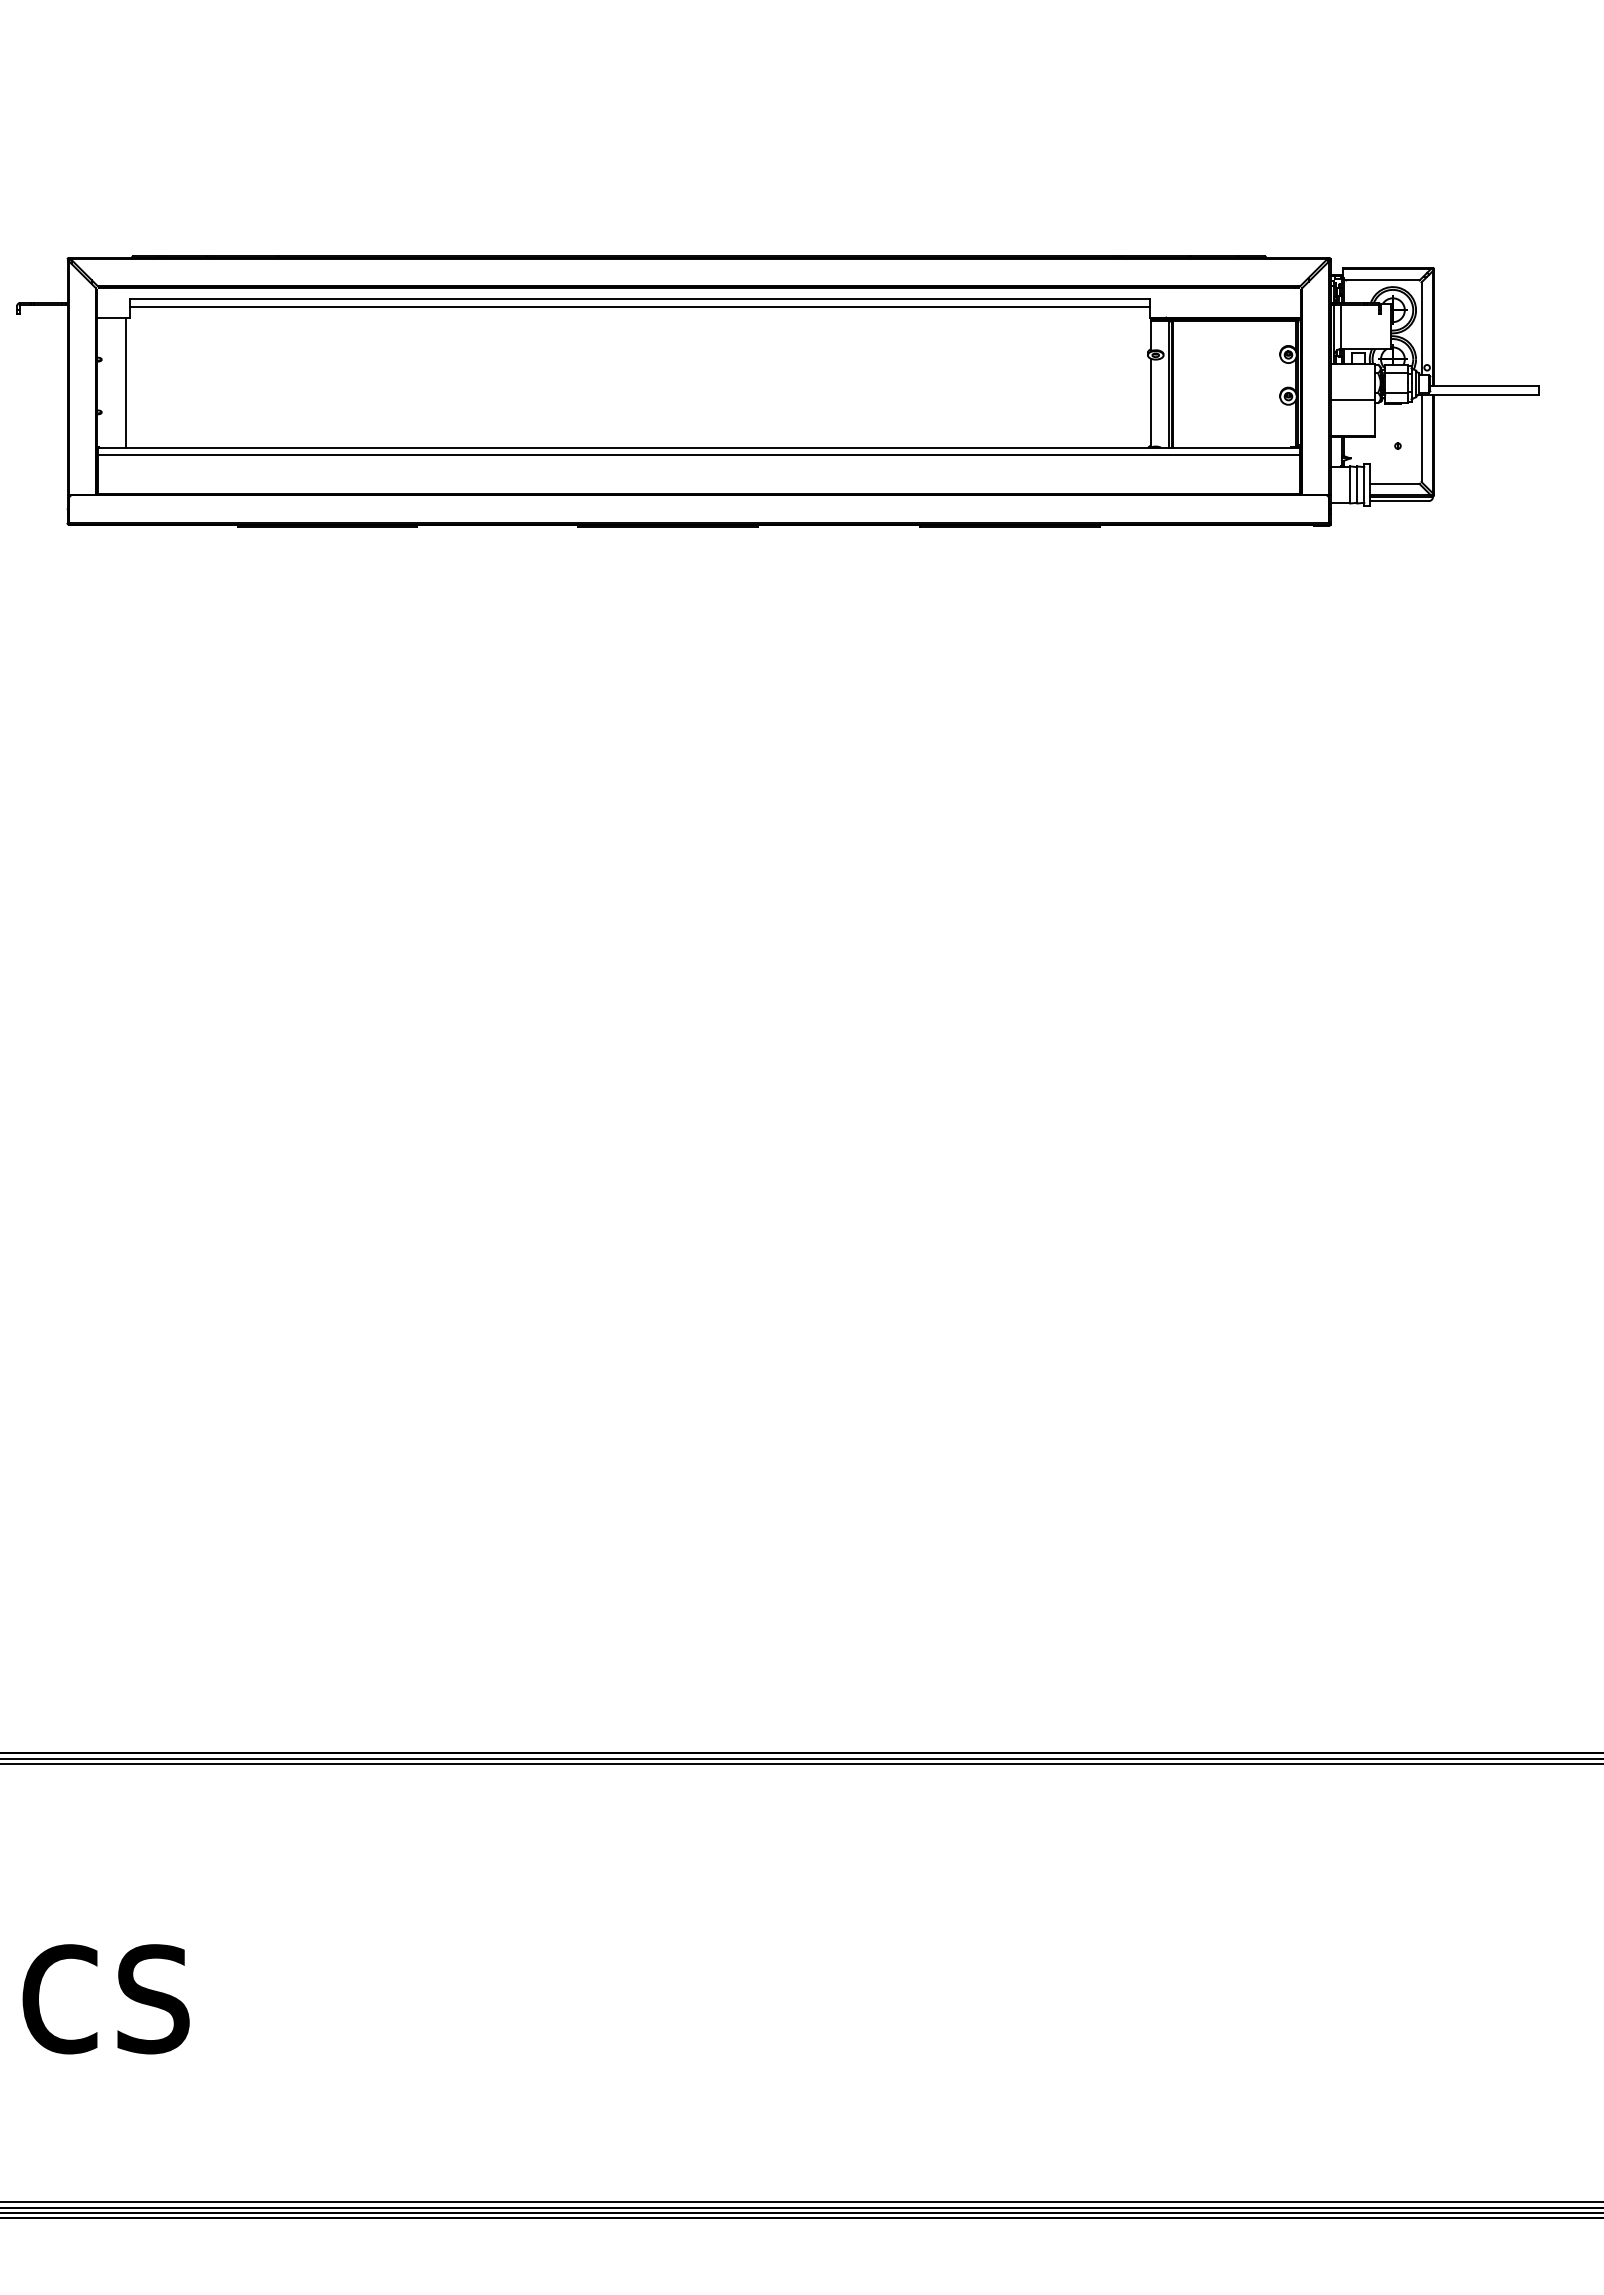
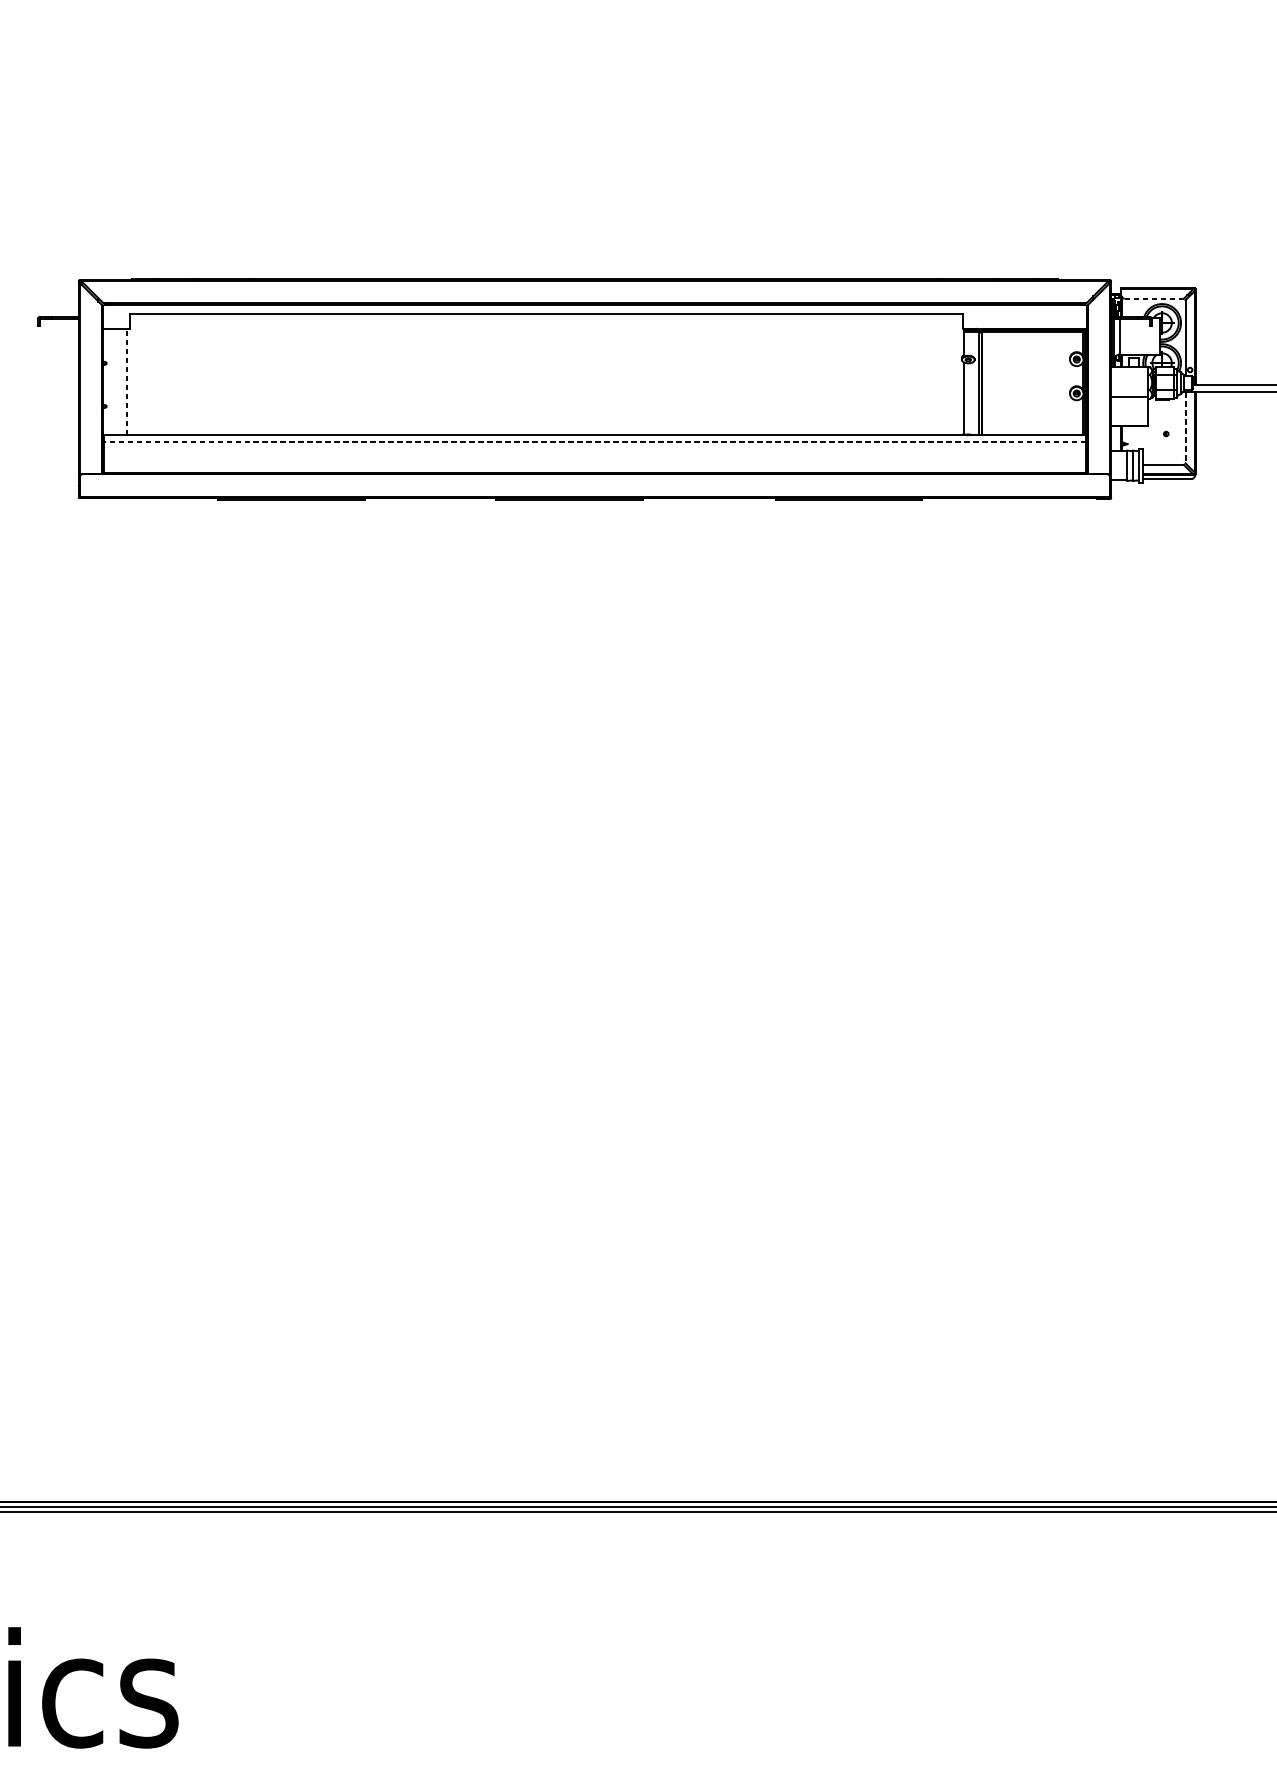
line: (1383, 280) -> (1154, 298), solid -> dashed
line: (639, 306) -> (546, 319), removed
line: (126, 382) -> (126, 382), solid -> dashed
line: (1421, 438) -> (1185, 427), solid -> dashed
line: (698, 455) -> (594, 441), solid -> dashed

